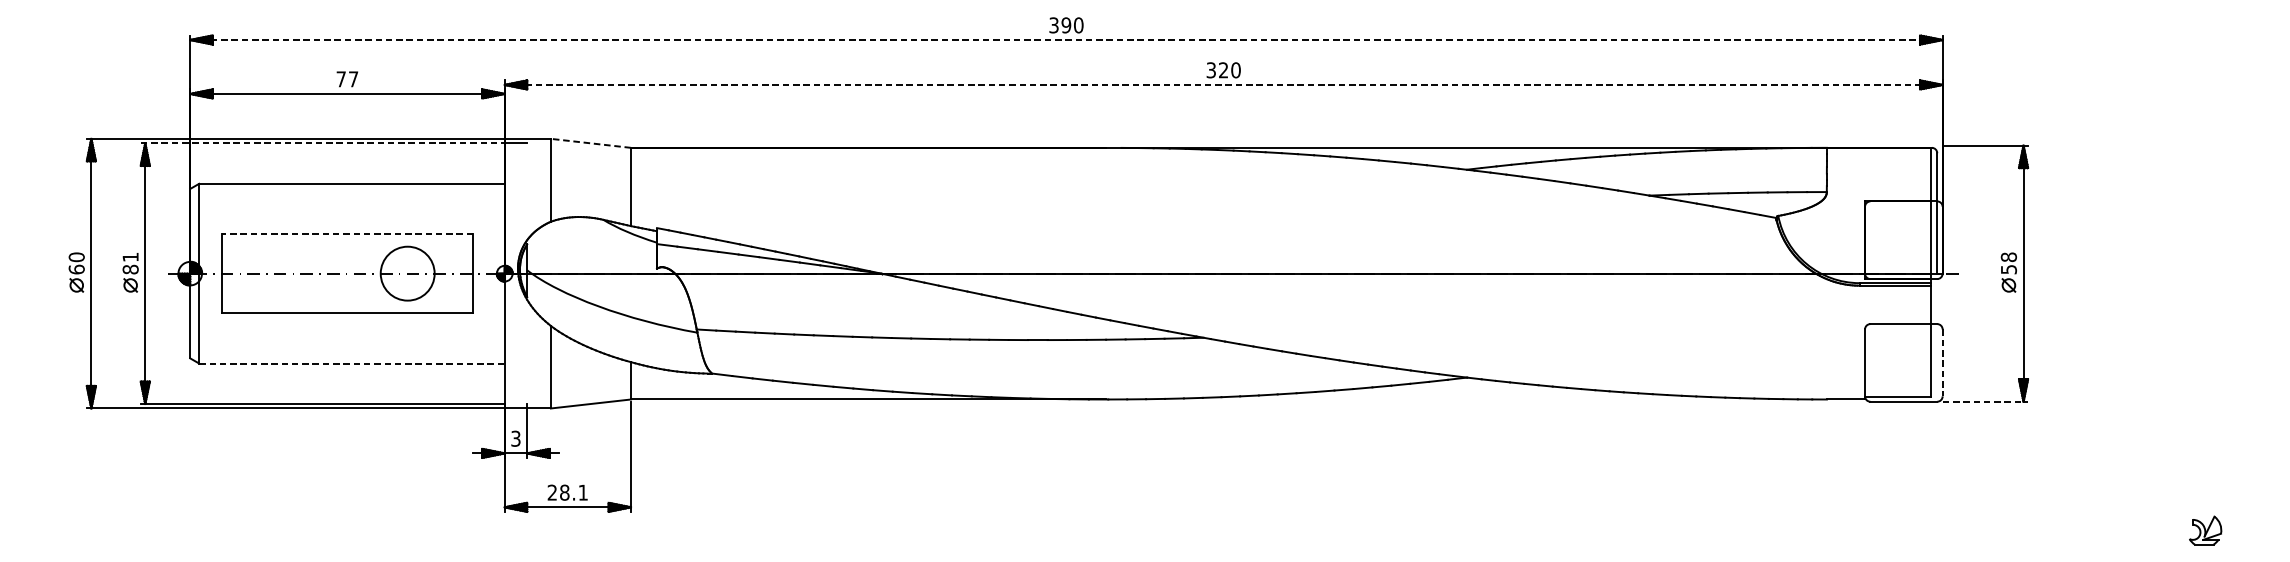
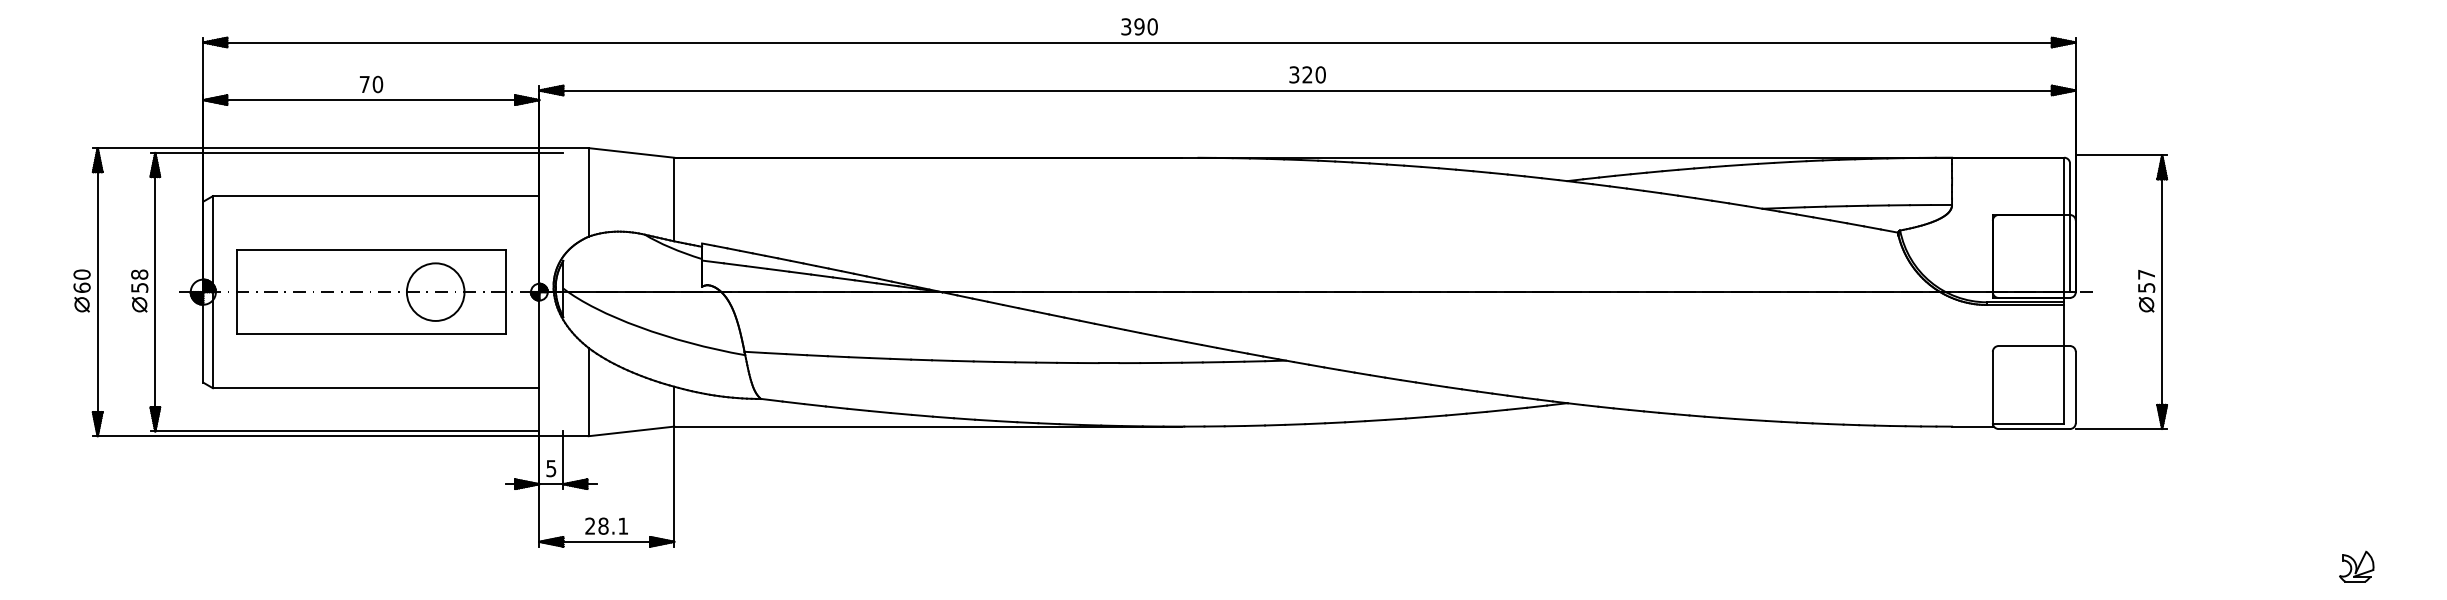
line: (1067, 40) -> (1140, 42), dashed -> solid
text: (353, 79) -> (377, 84), 77 -> 70
line: (1224, 84) -> (1308, 90), dashed -> solid
line: (323, 142) -> (345, 152), dashed -> solid
line: (590, 142) -> (631, 152), dashed -> solid
line: (346, 234) -> (370, 250), dashed -> solid
text: (2008, 257) -> (2146, 274), 58 -> 57
text: (130, 262) -> (139, 280), 81 -> 58
line: (1942, 362) -> (2075, 387), dashed -> solid
line: (352, 363) -> (376, 388), dashed -> solid
line: (1985, 402) -> (2121, 429), dashed -> solid
text: (516, 438) -> (551, 468), 3 -> 5

